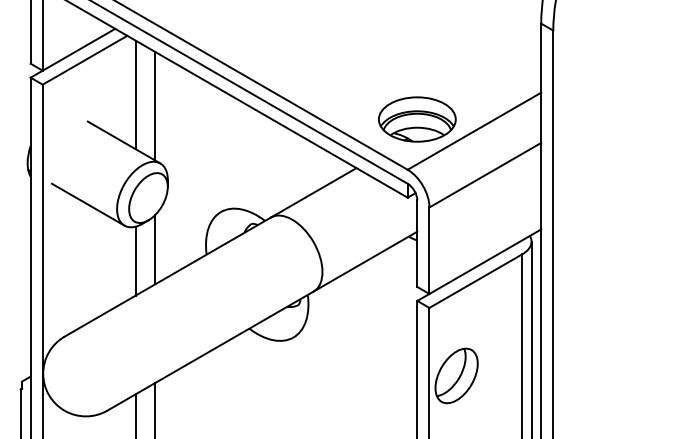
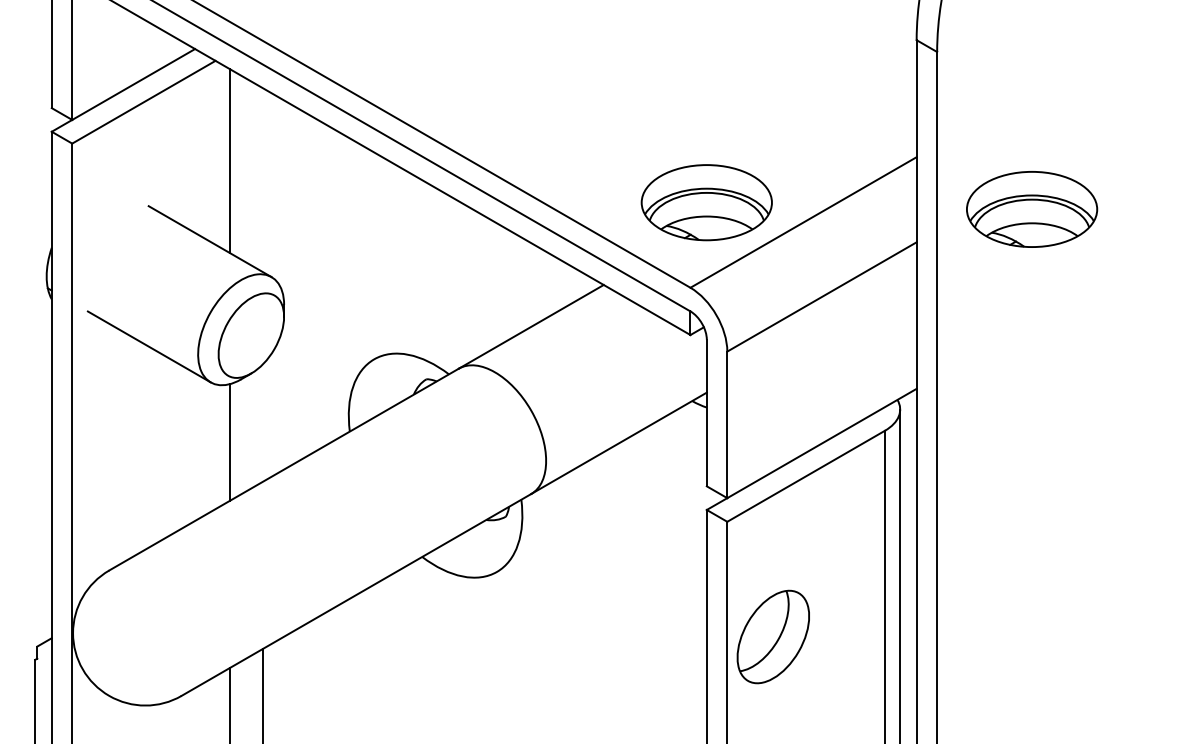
line: (155, 105) -> (263, 178), removed
part: (609, 123) -> (1032, 209), added
line: (155, 249) -> (263, 422), removed

